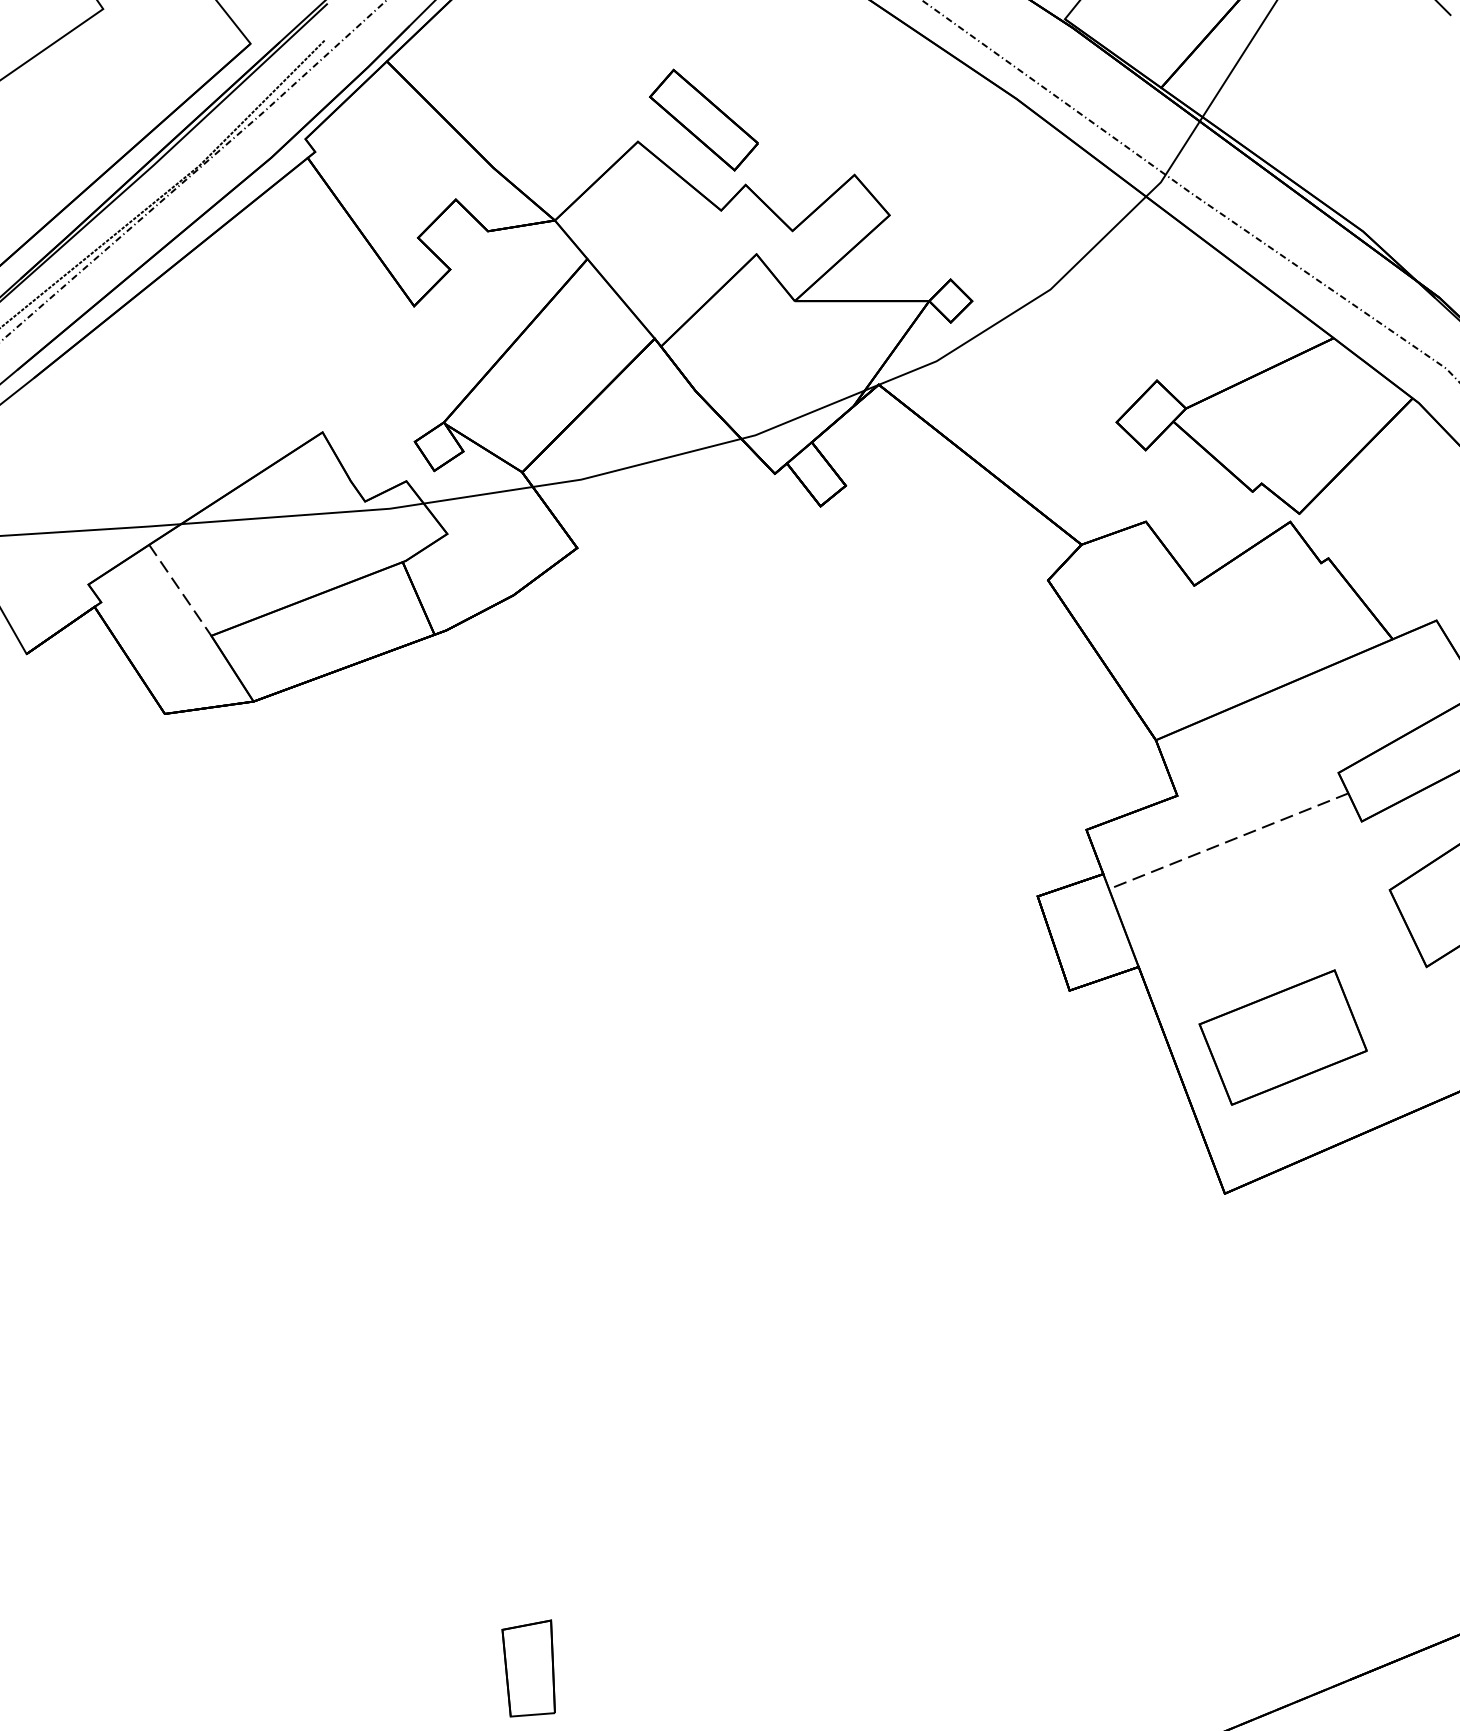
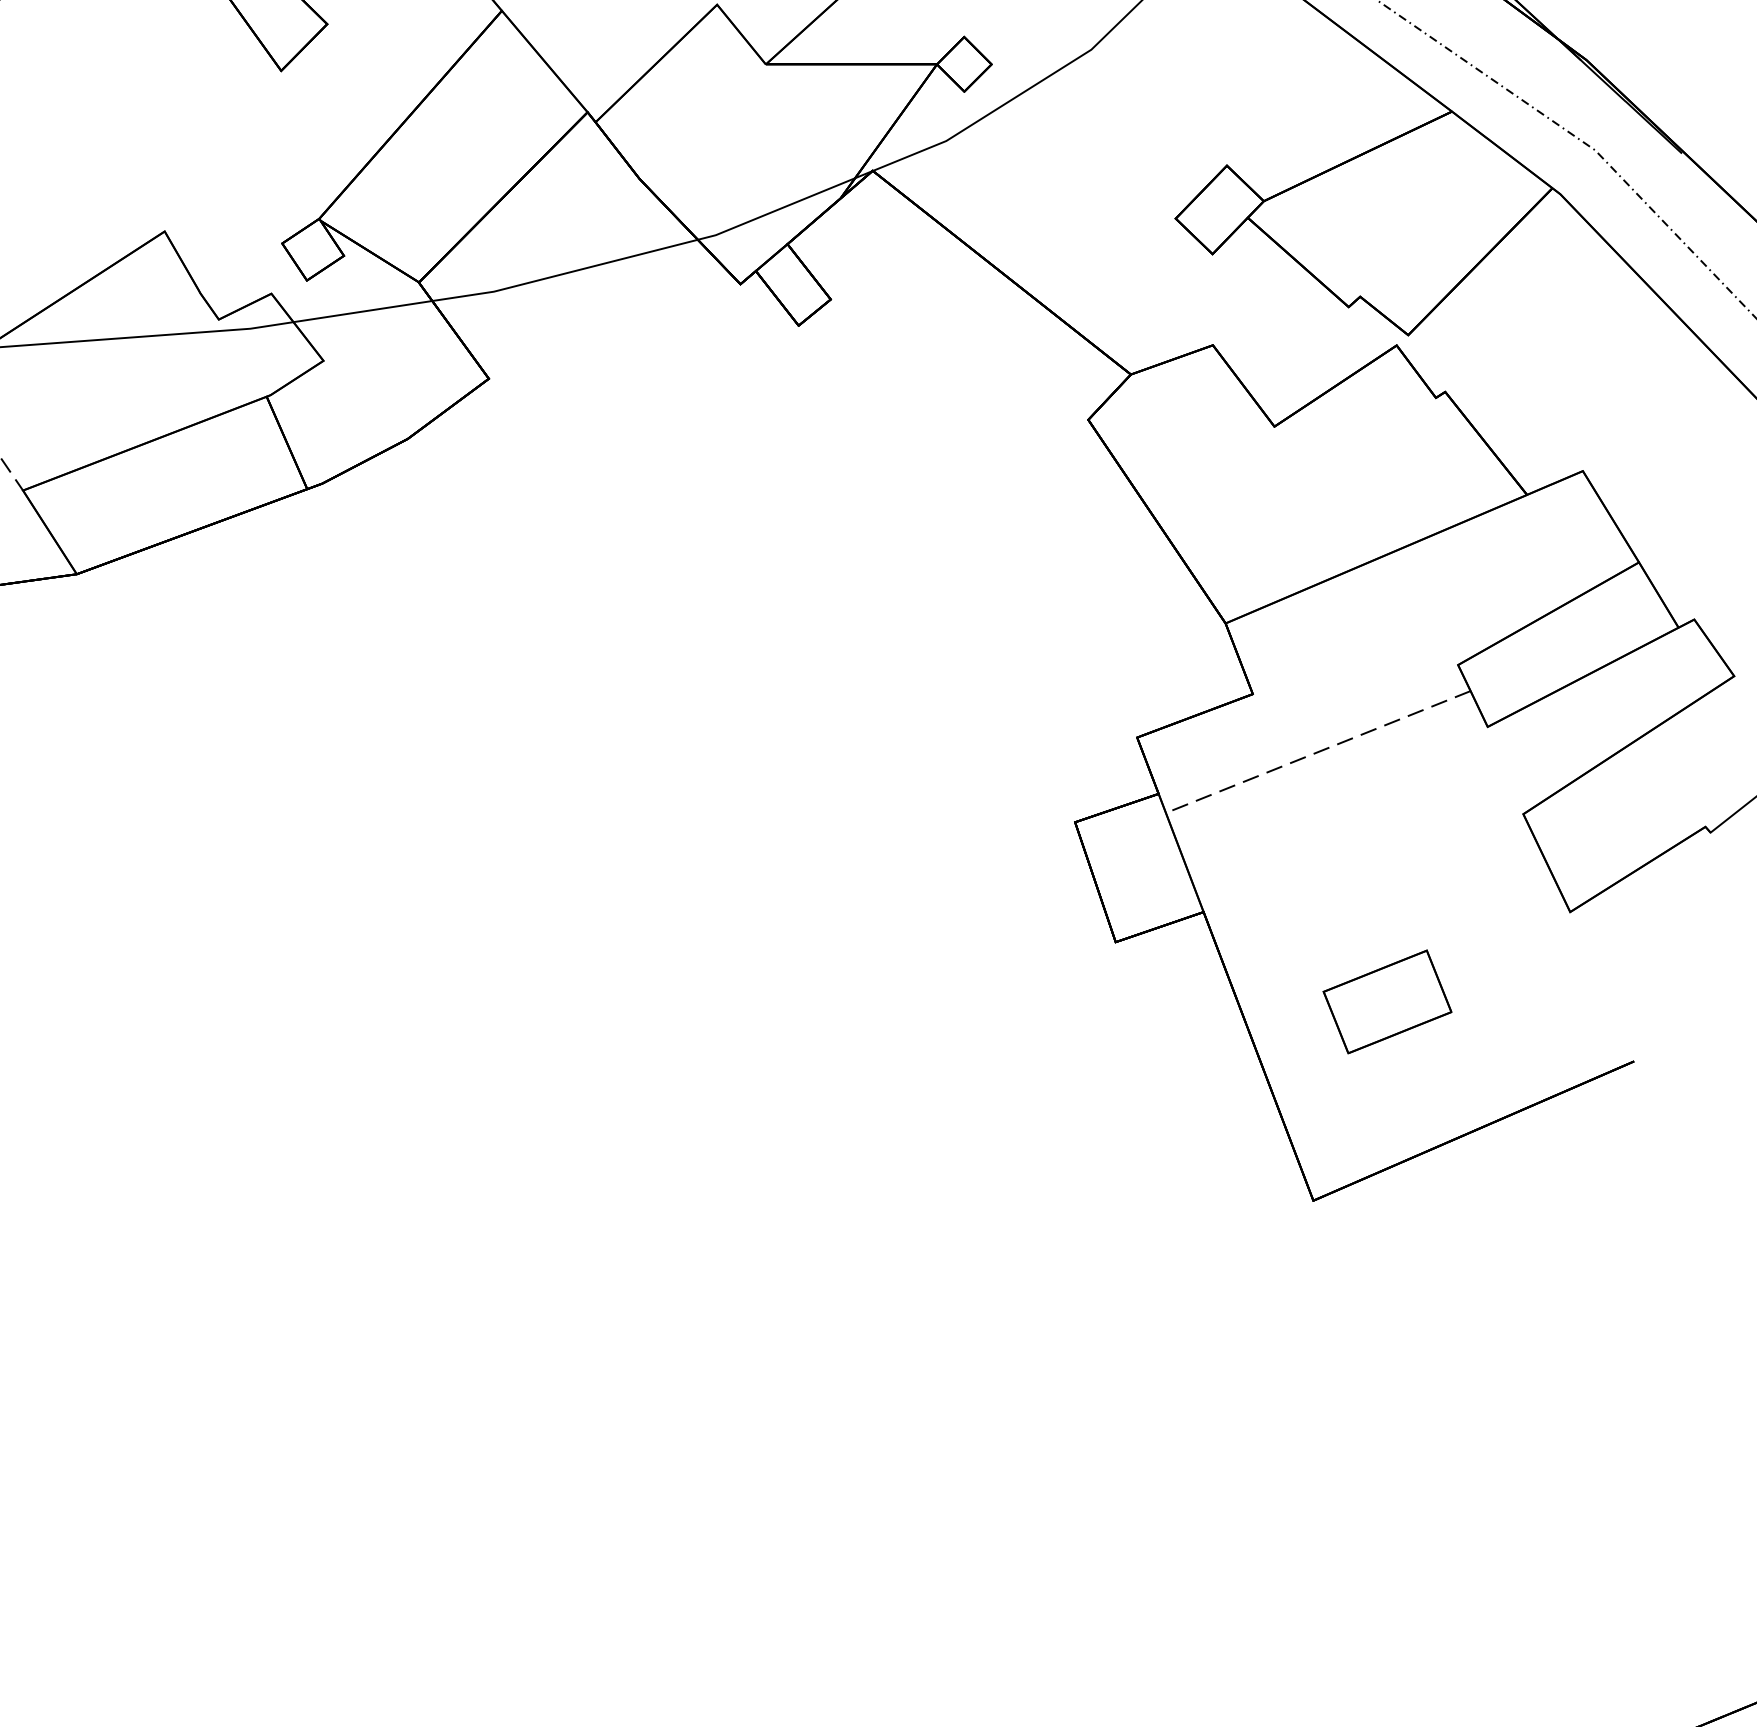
part: (1282, 1037) -> (1386, 1001), size x0.6

